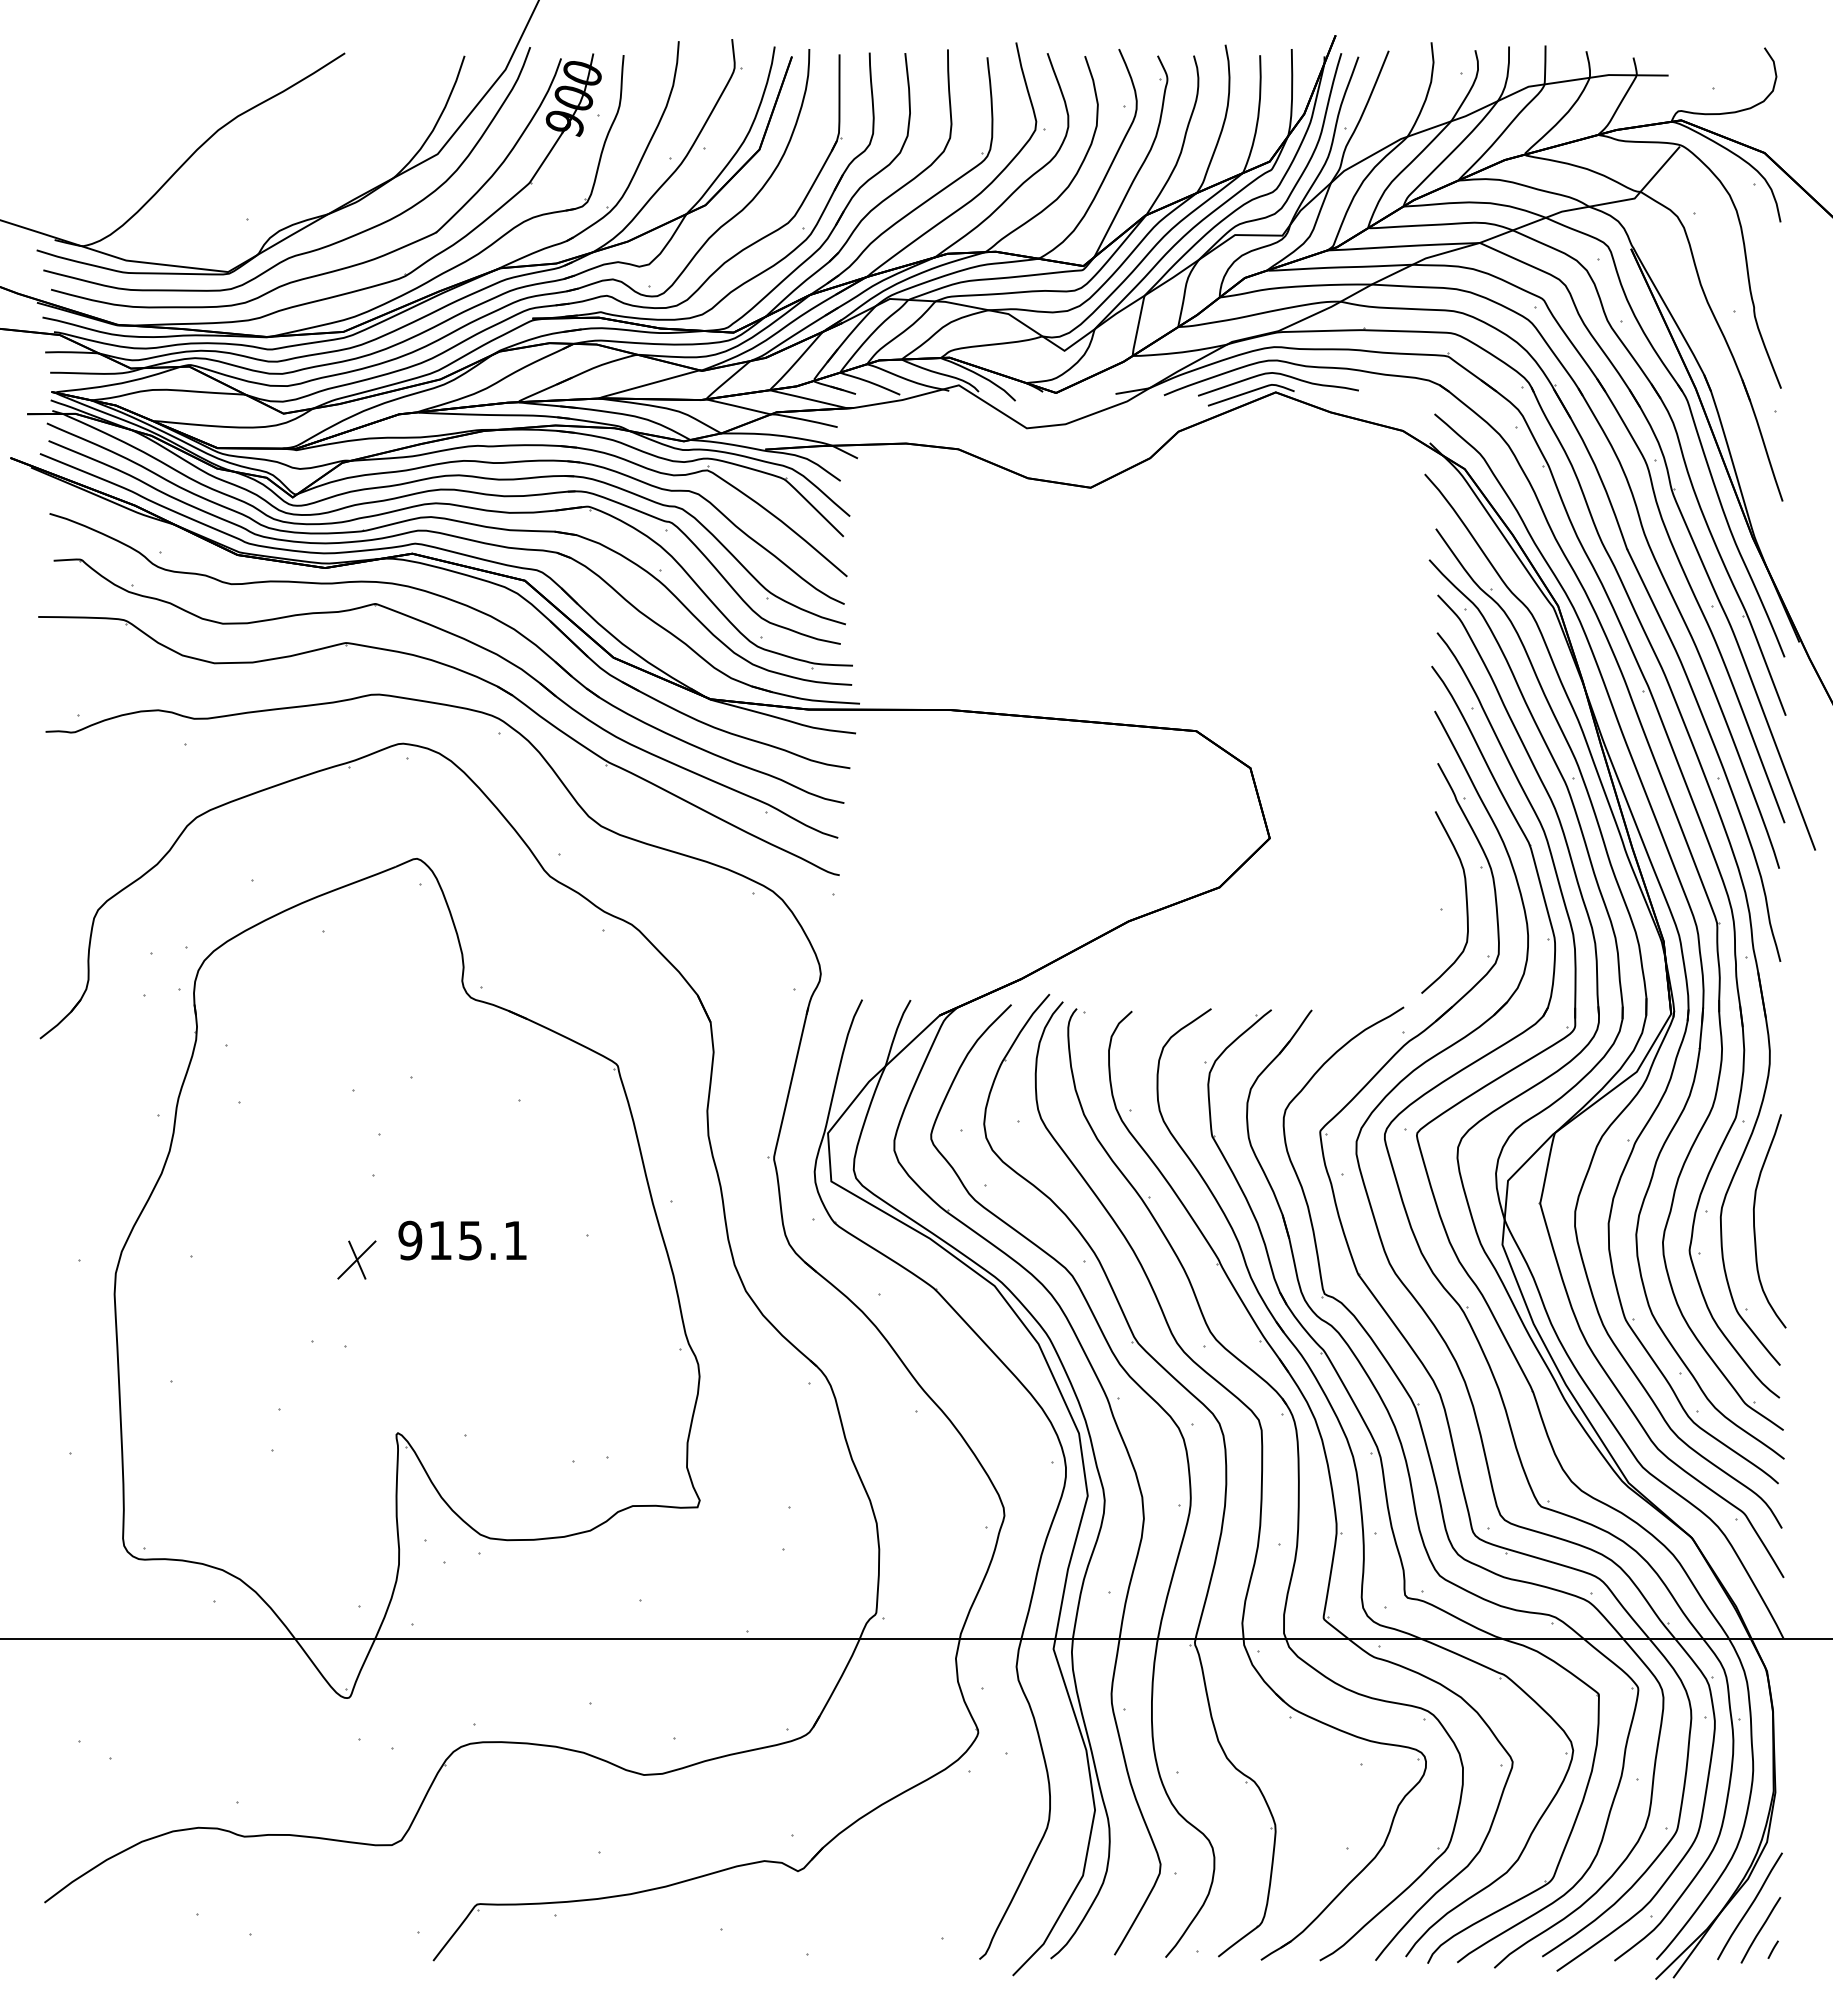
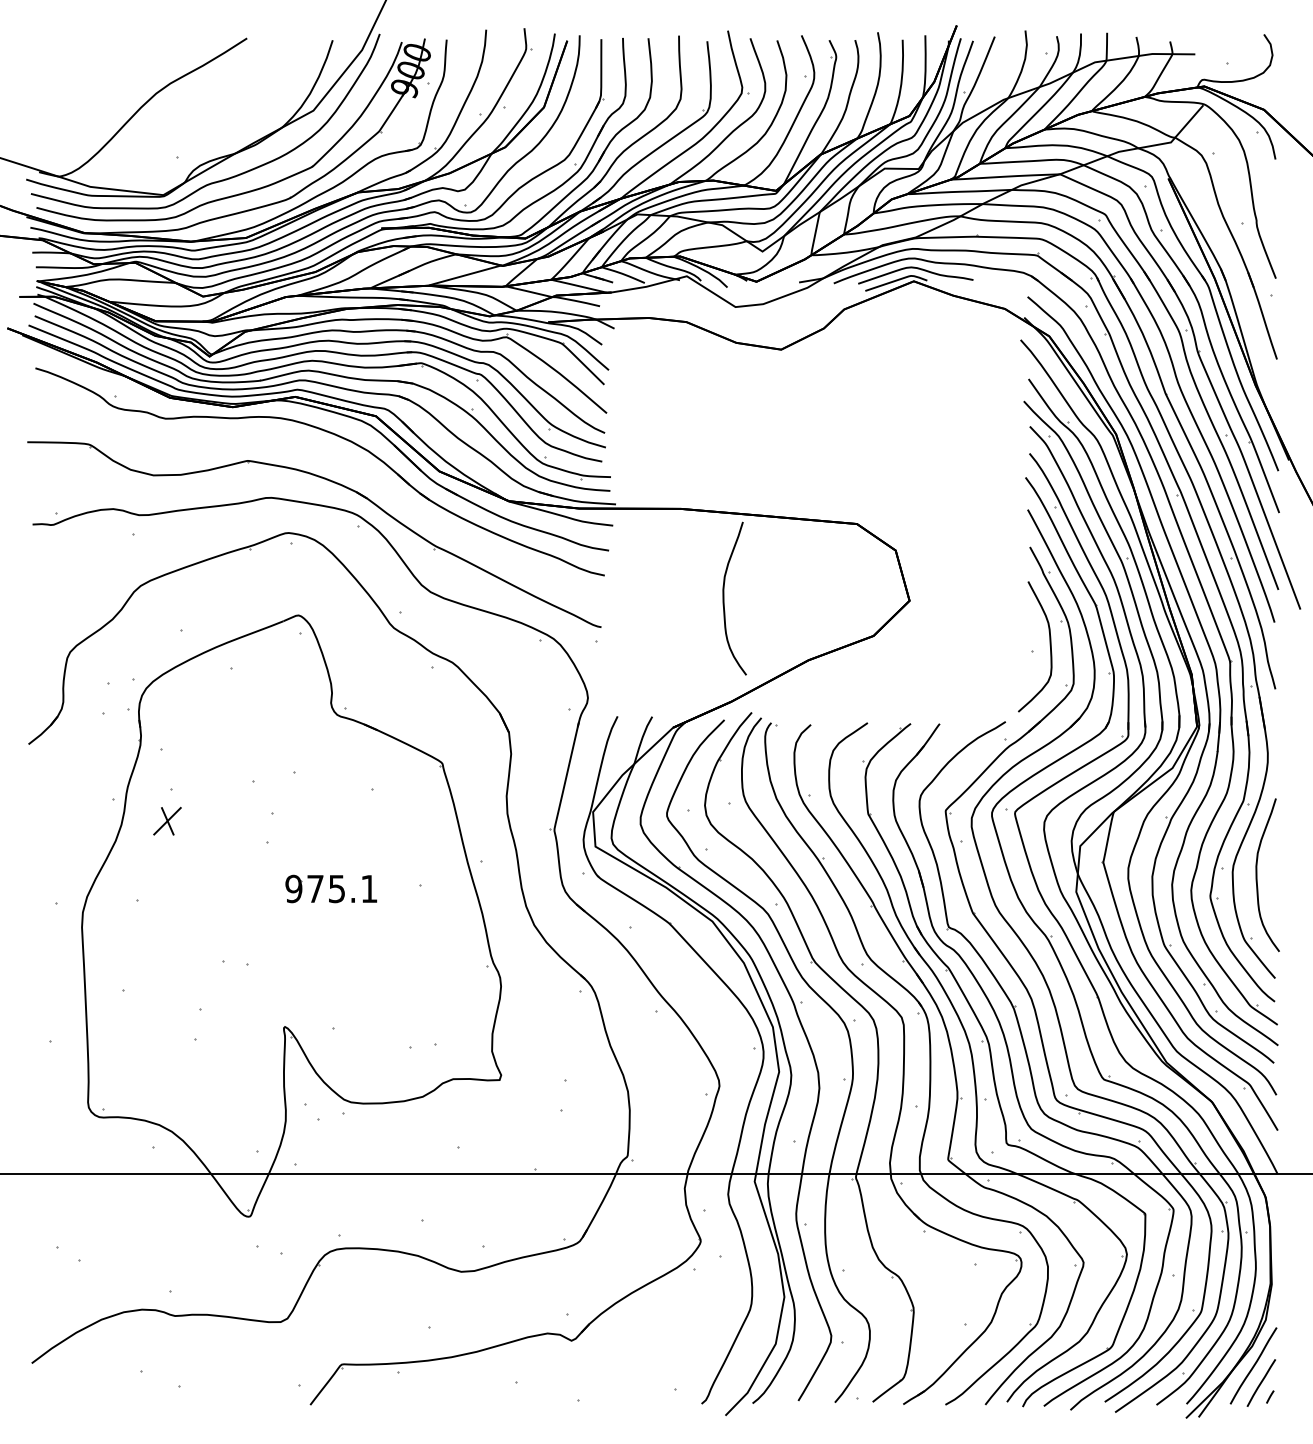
part: (466, 641) -> (334, 459), removed
curve: (1010, 835) -> (723, 598), added
text: (440, 1240) -> (315, 888), 915.1 -> 975.1
part: (356, 1259) -> (167, 820), moved

